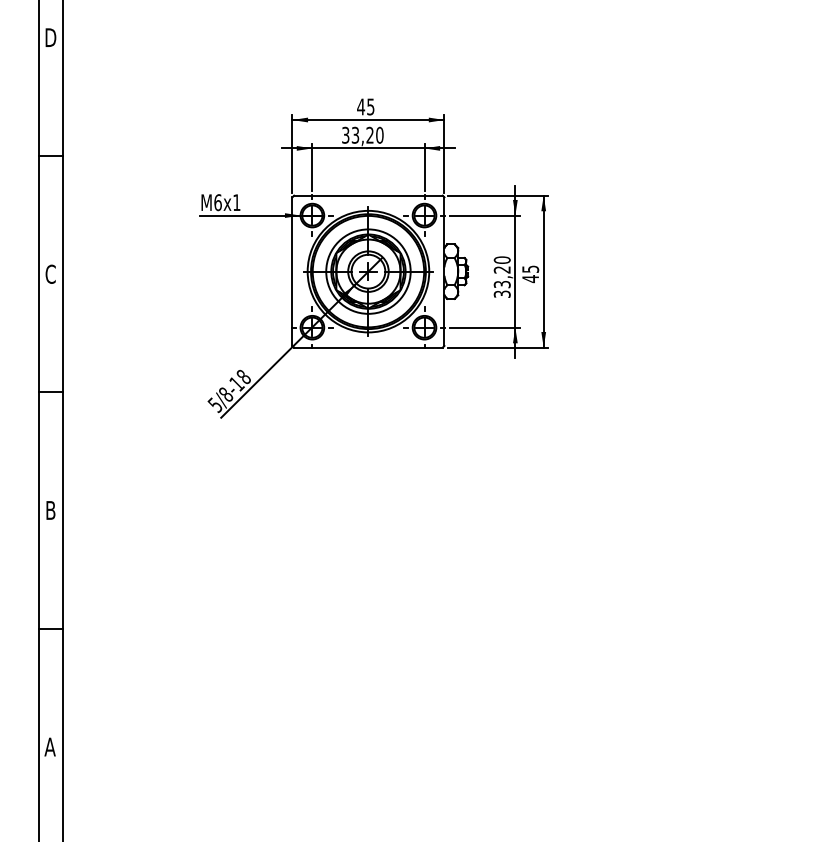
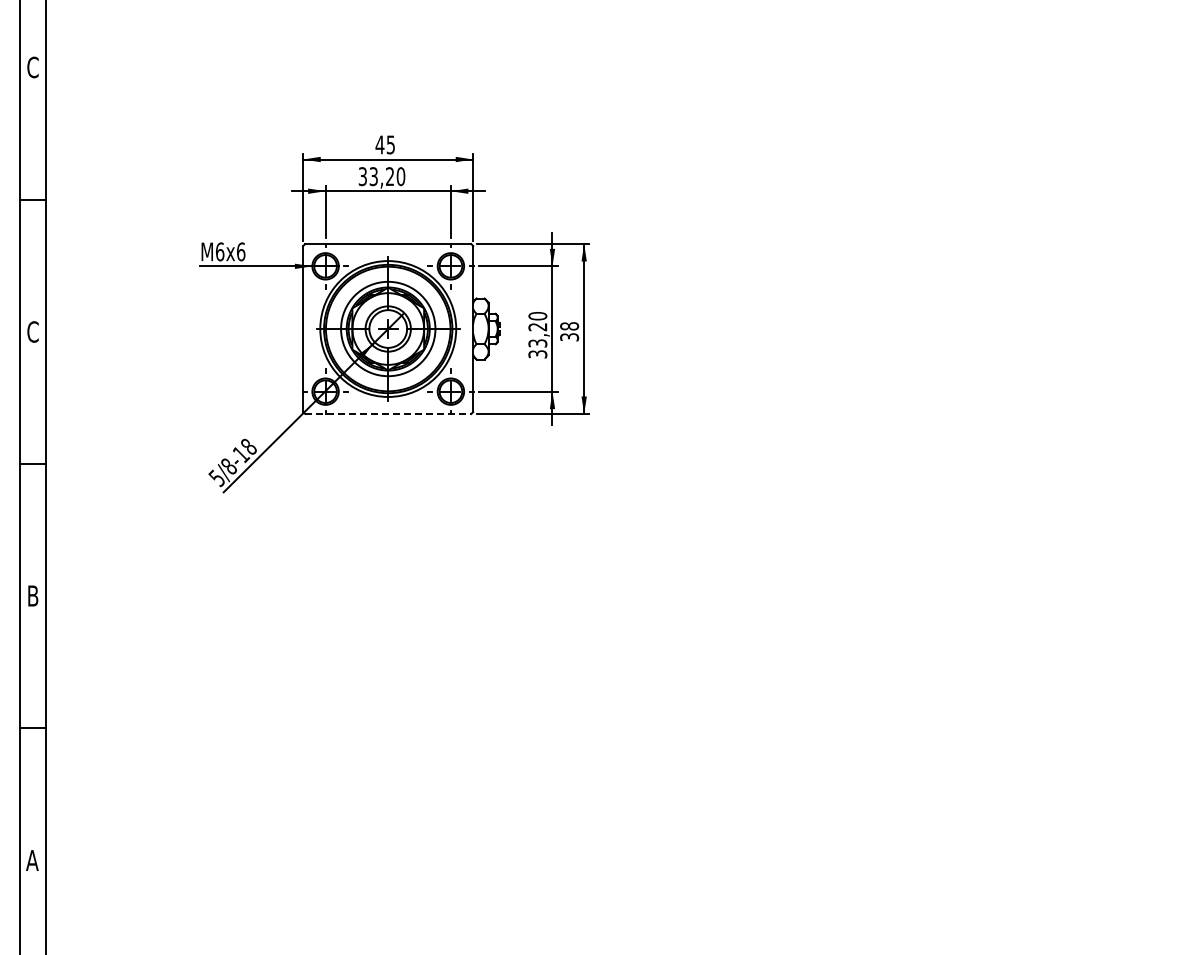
text: (51, 37) -> (33, 67), D -> C
text: (237, 202) -> (241, 251), M6x1 -> M6x6
text: (530, 273) -> (569, 331), 45 -> 38
line: (368, 347) -> (388, 413), solid -> dashed

